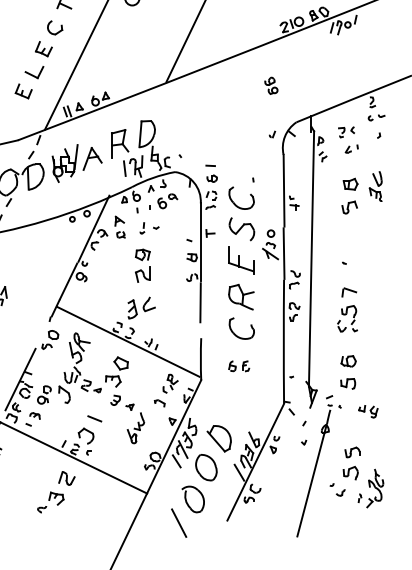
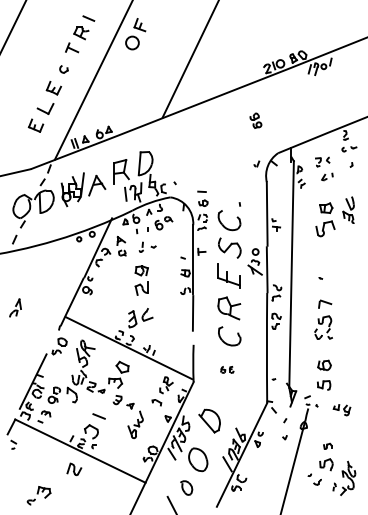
part: (54, 28) -> (63, 69), size x0.6
part: (349, 207) -> (325, 228), size x1.4
part: (239, 365) -> (227, 369), size x0.7
part: (219, 438) -> (209, 420), moved
part: (351, 452) -> (327, 446), size x0.6
part: (193, 498) -> (186, 487), size x0.6
part: (50, 502) -> (38, 495), moved

